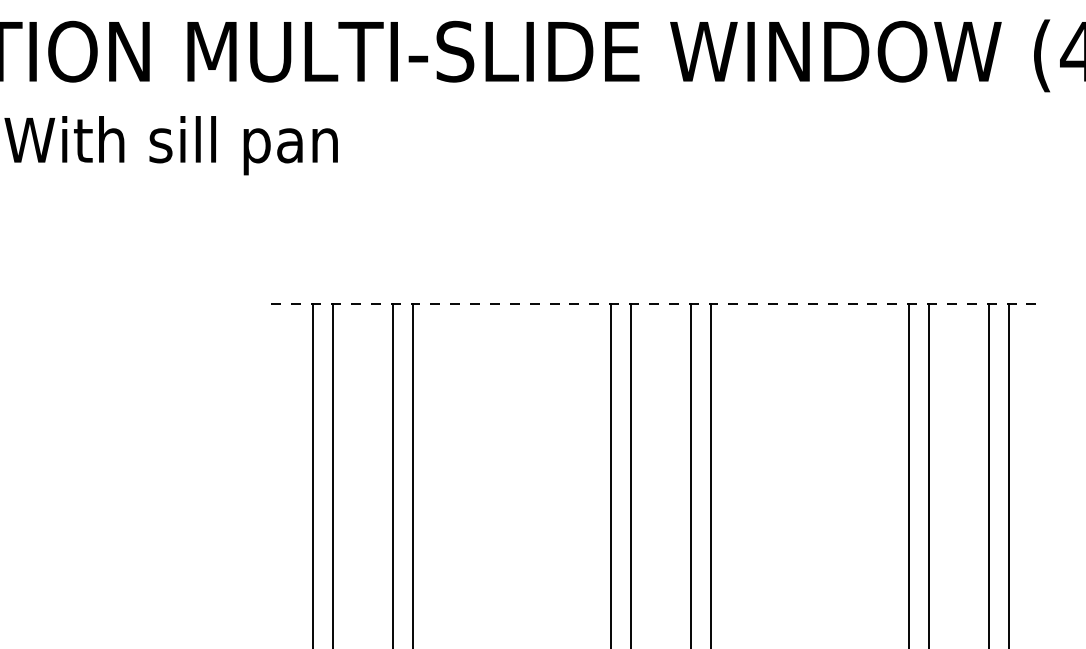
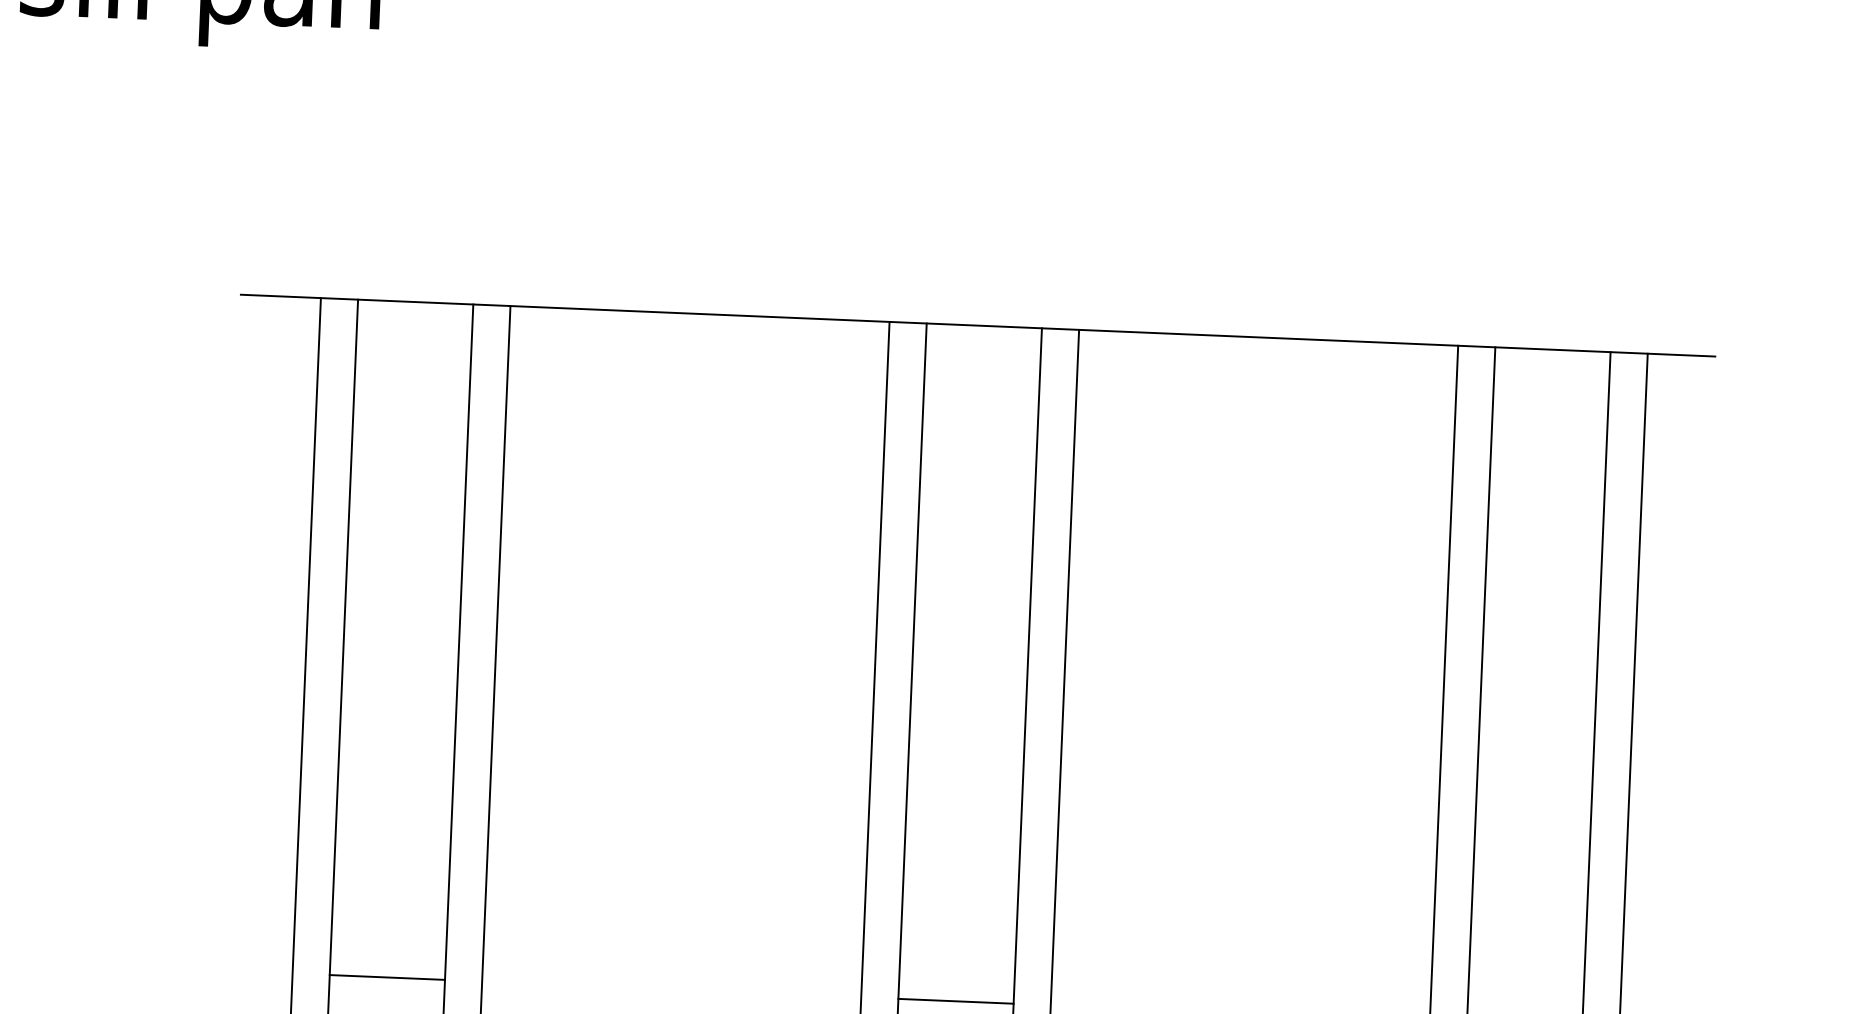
line: (658, 304) -> (979, 325), dashed -> solid

